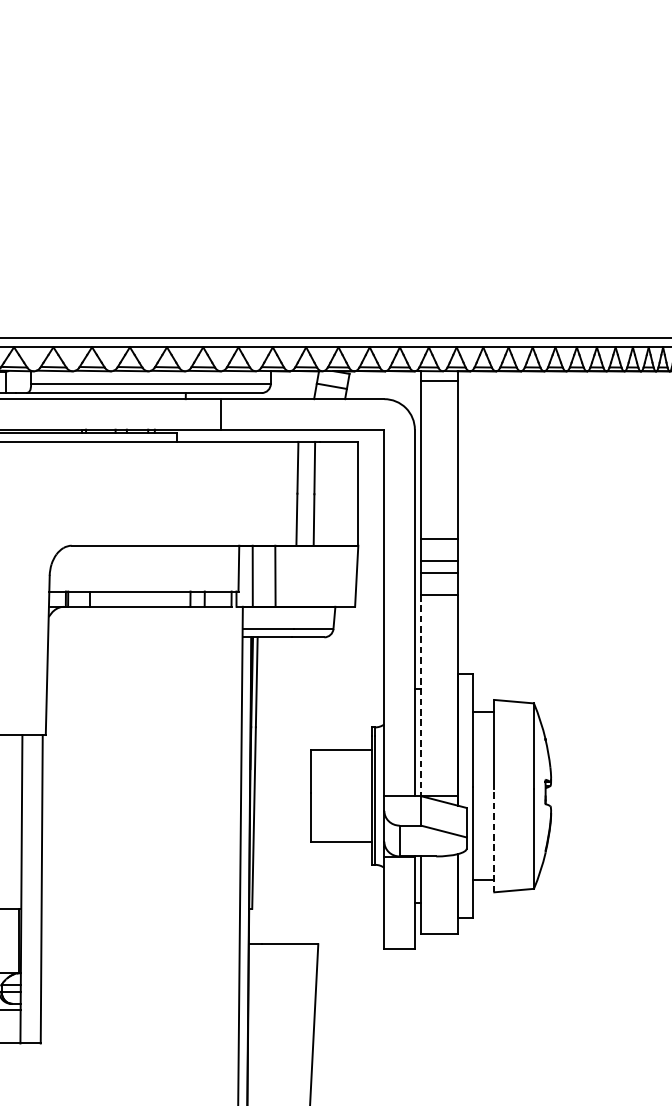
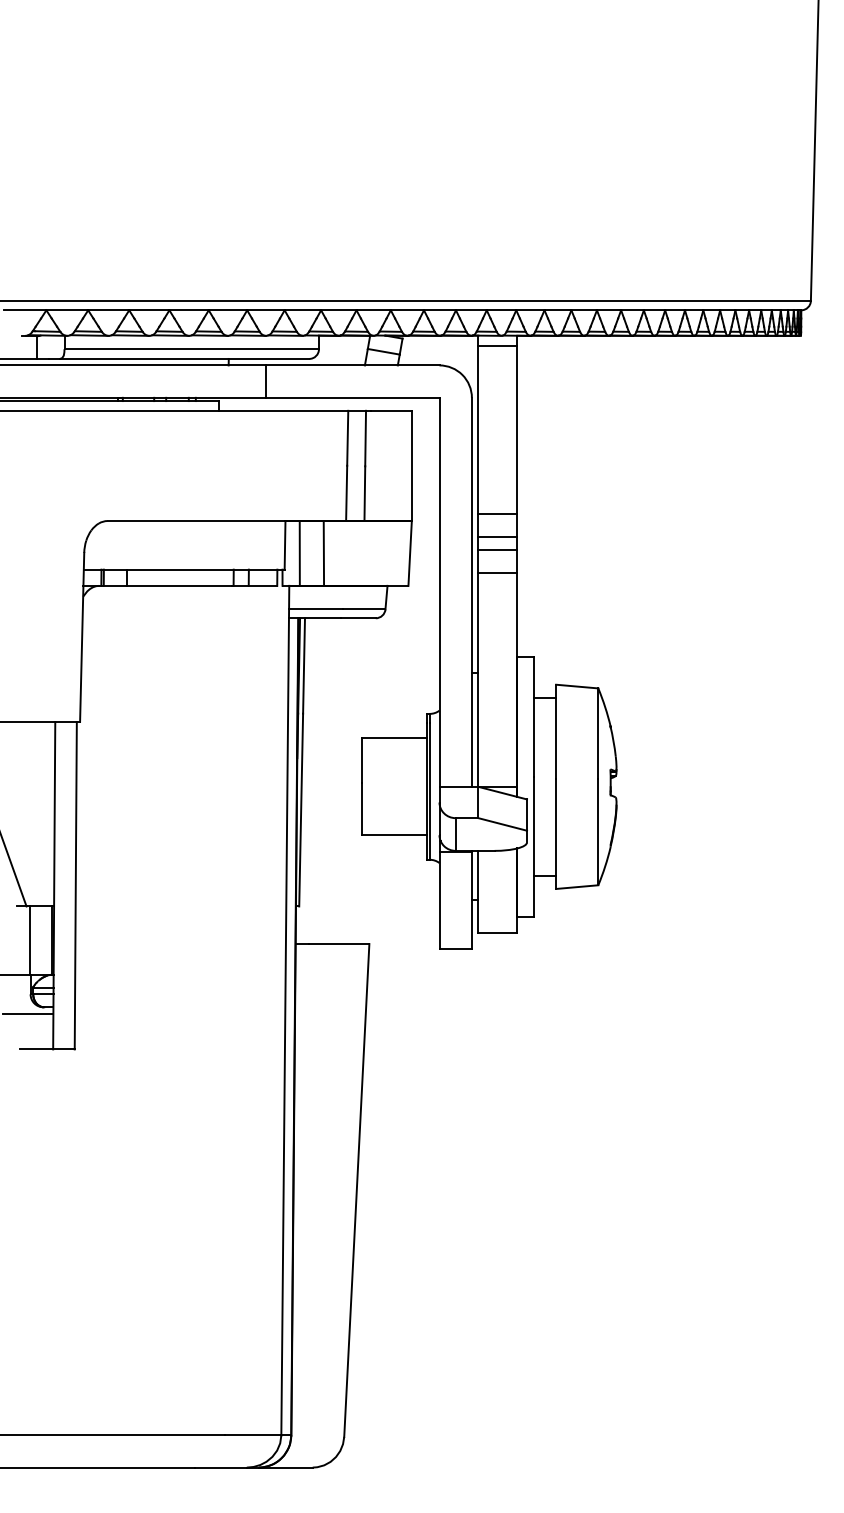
line: (421, 695) -> (478, 680), dashed -> solid
line: (494, 841) -> (556, 834), dashed -> solid

